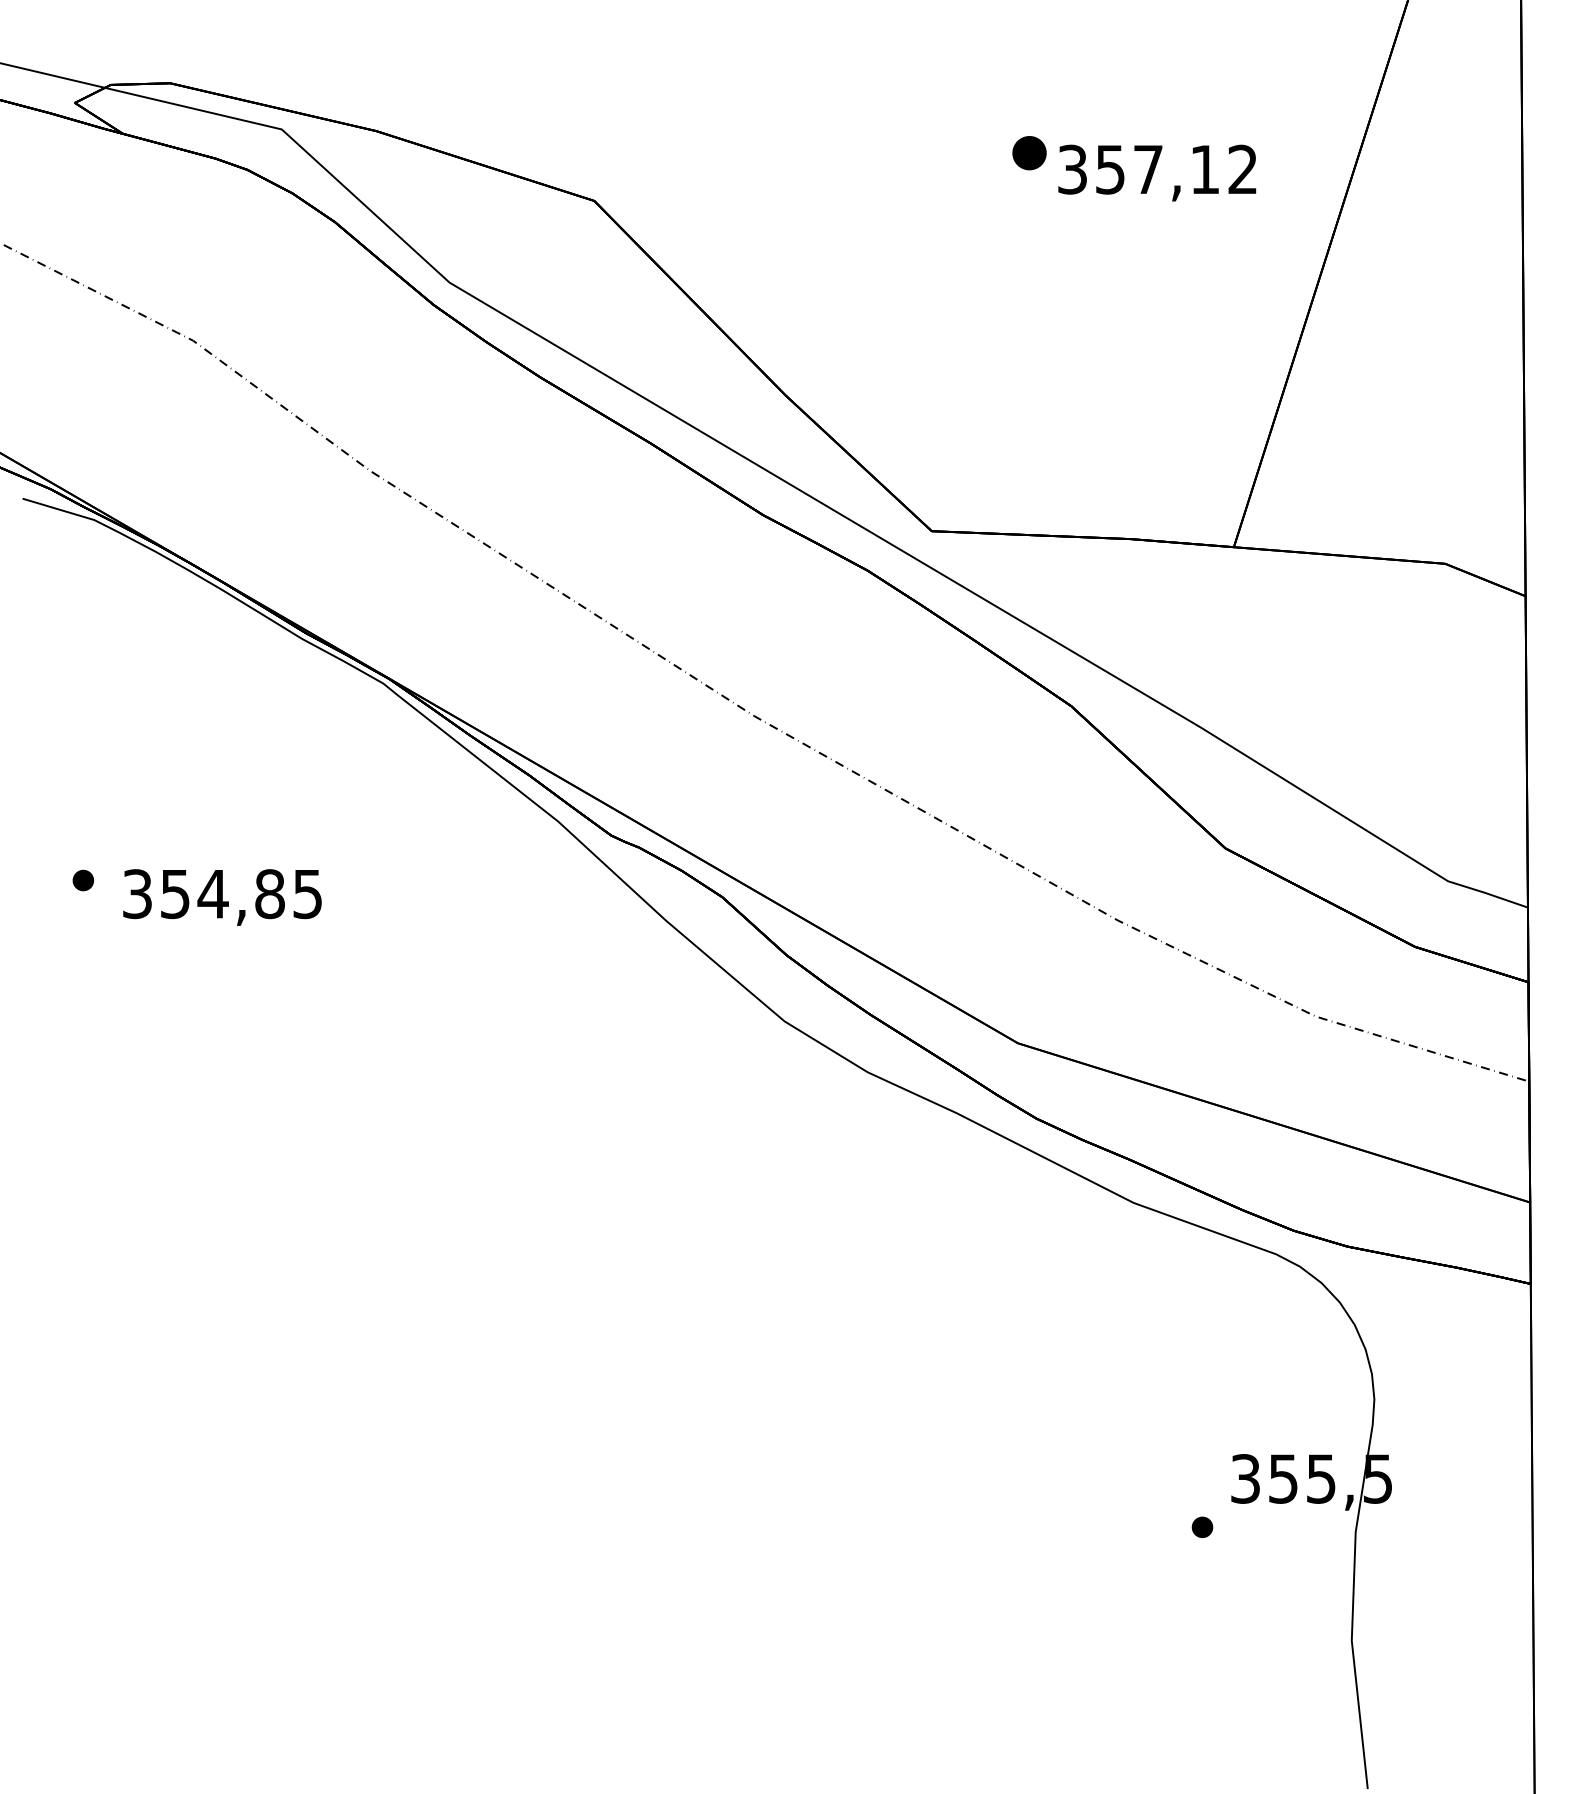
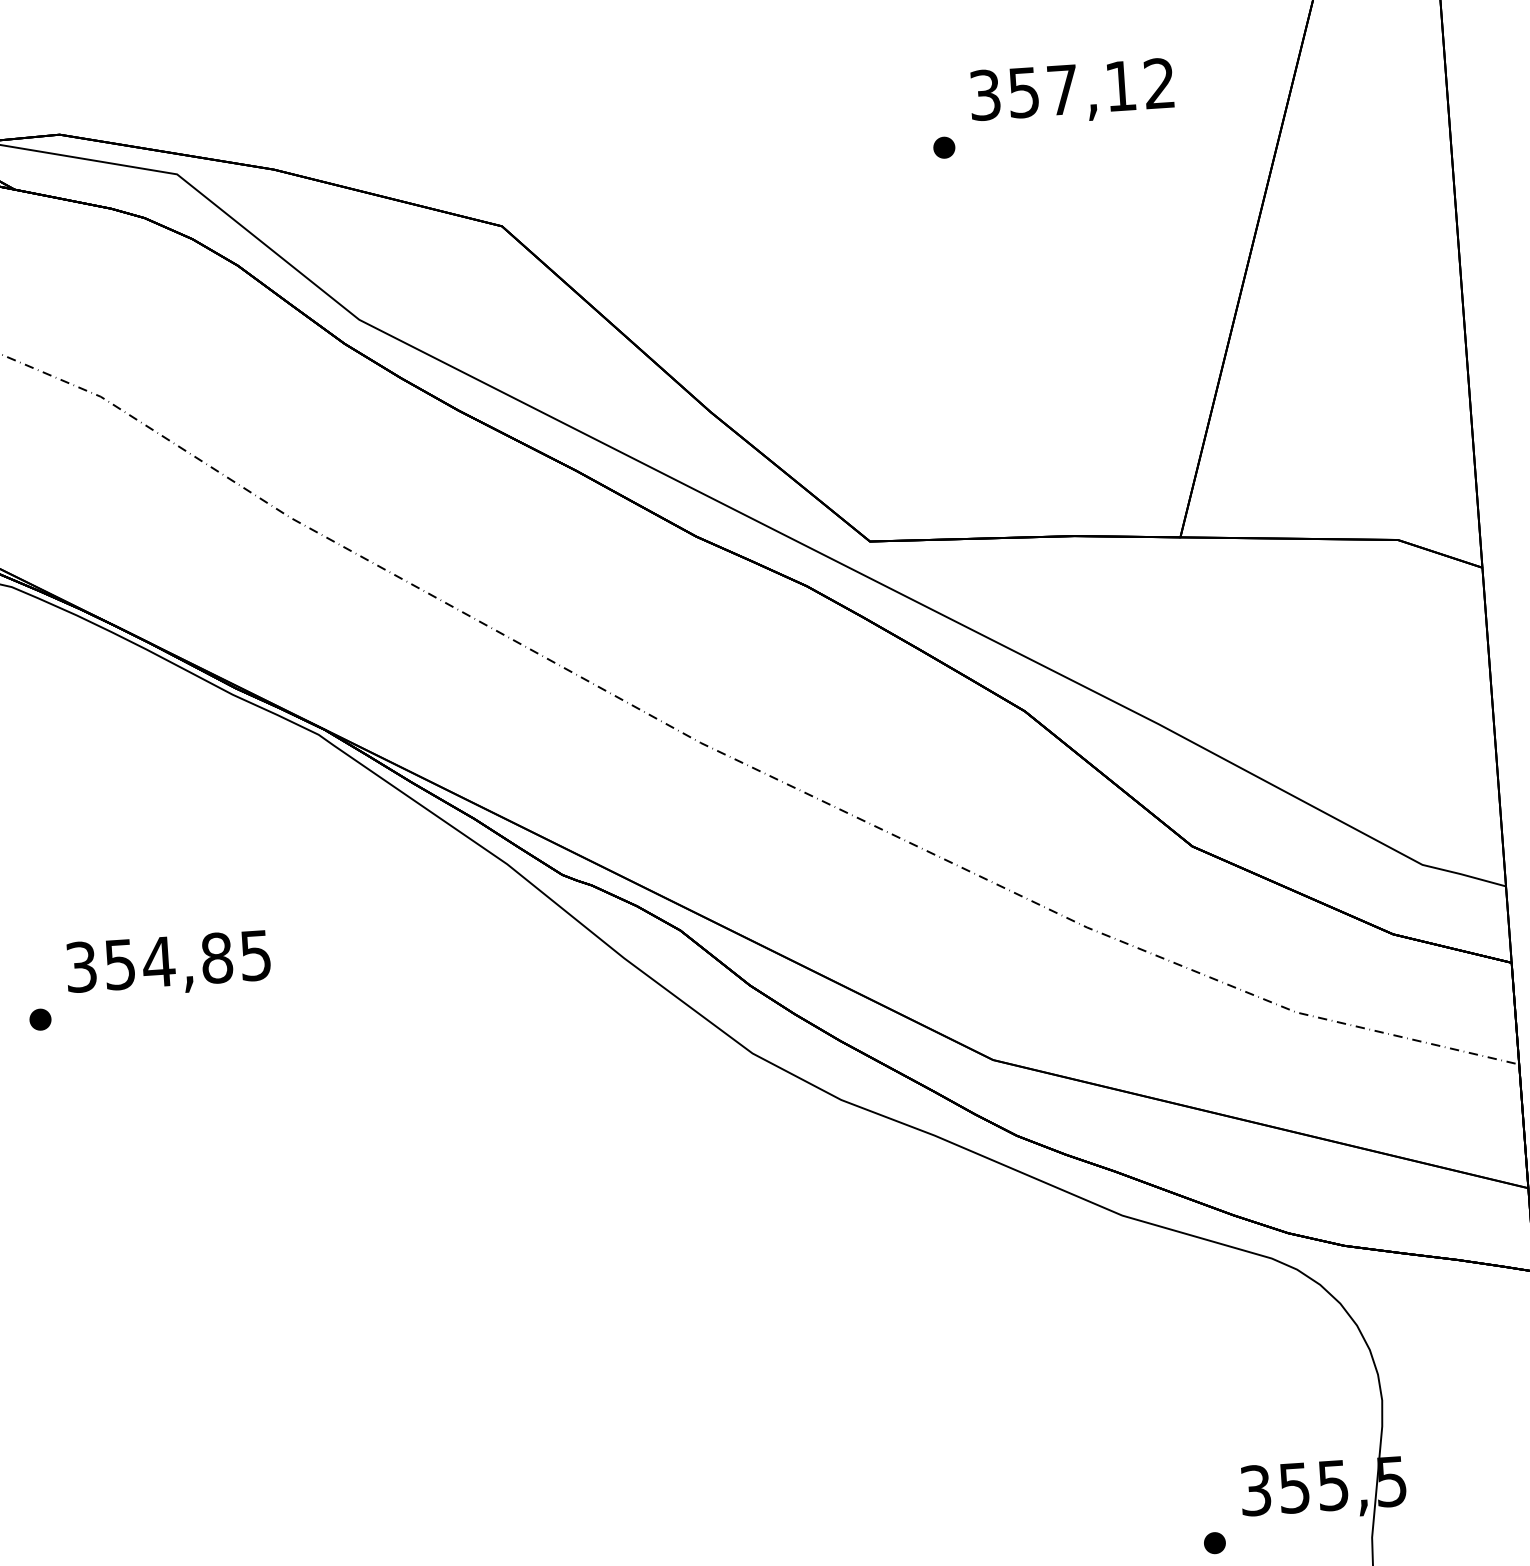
part: (1029, 152) -> (944, 147), size x0.62
text: (1157, 172) -> (1072, 92), moved
part: (83, 880) -> (40, 1019), moved

